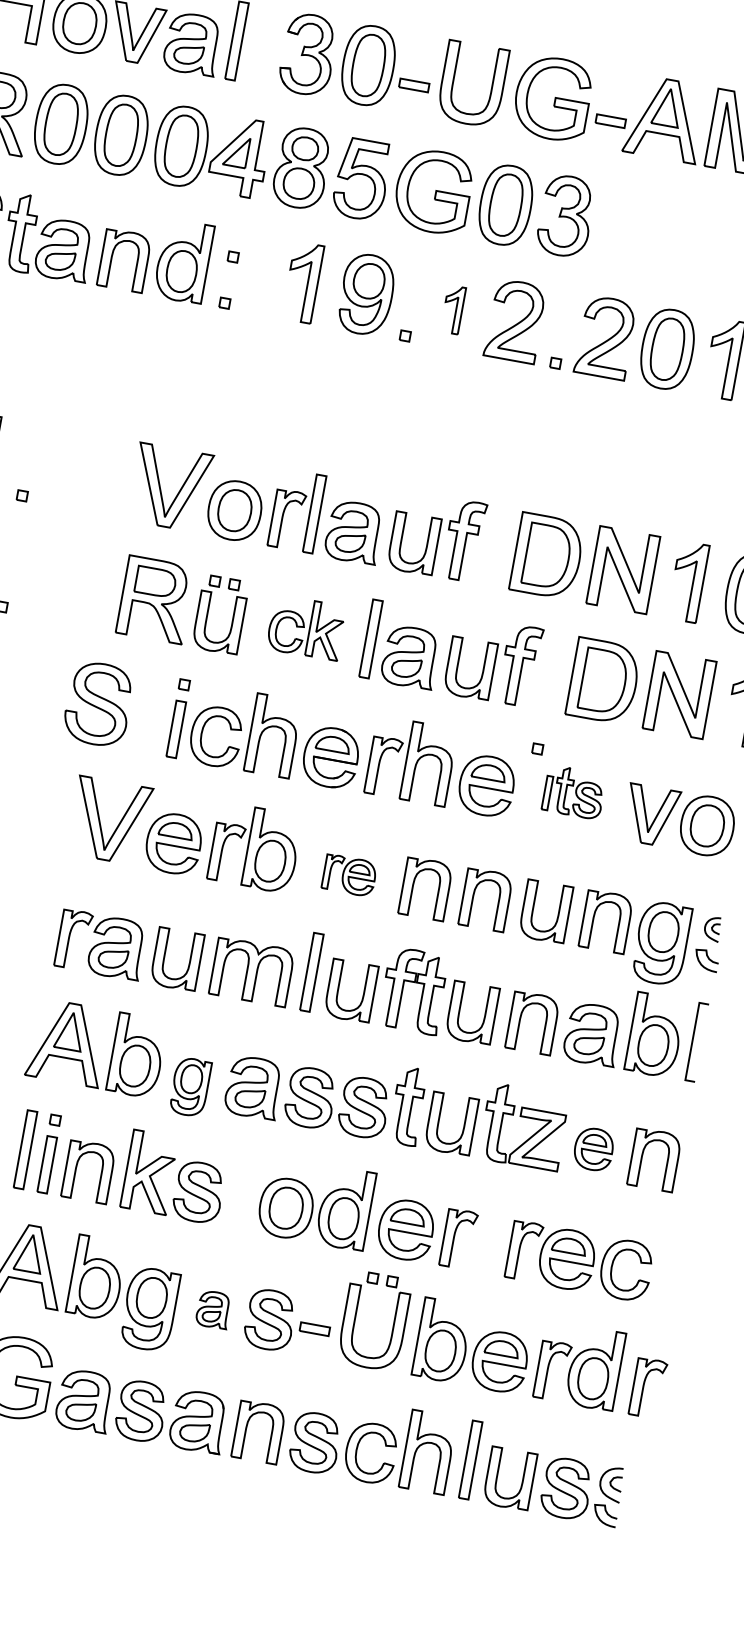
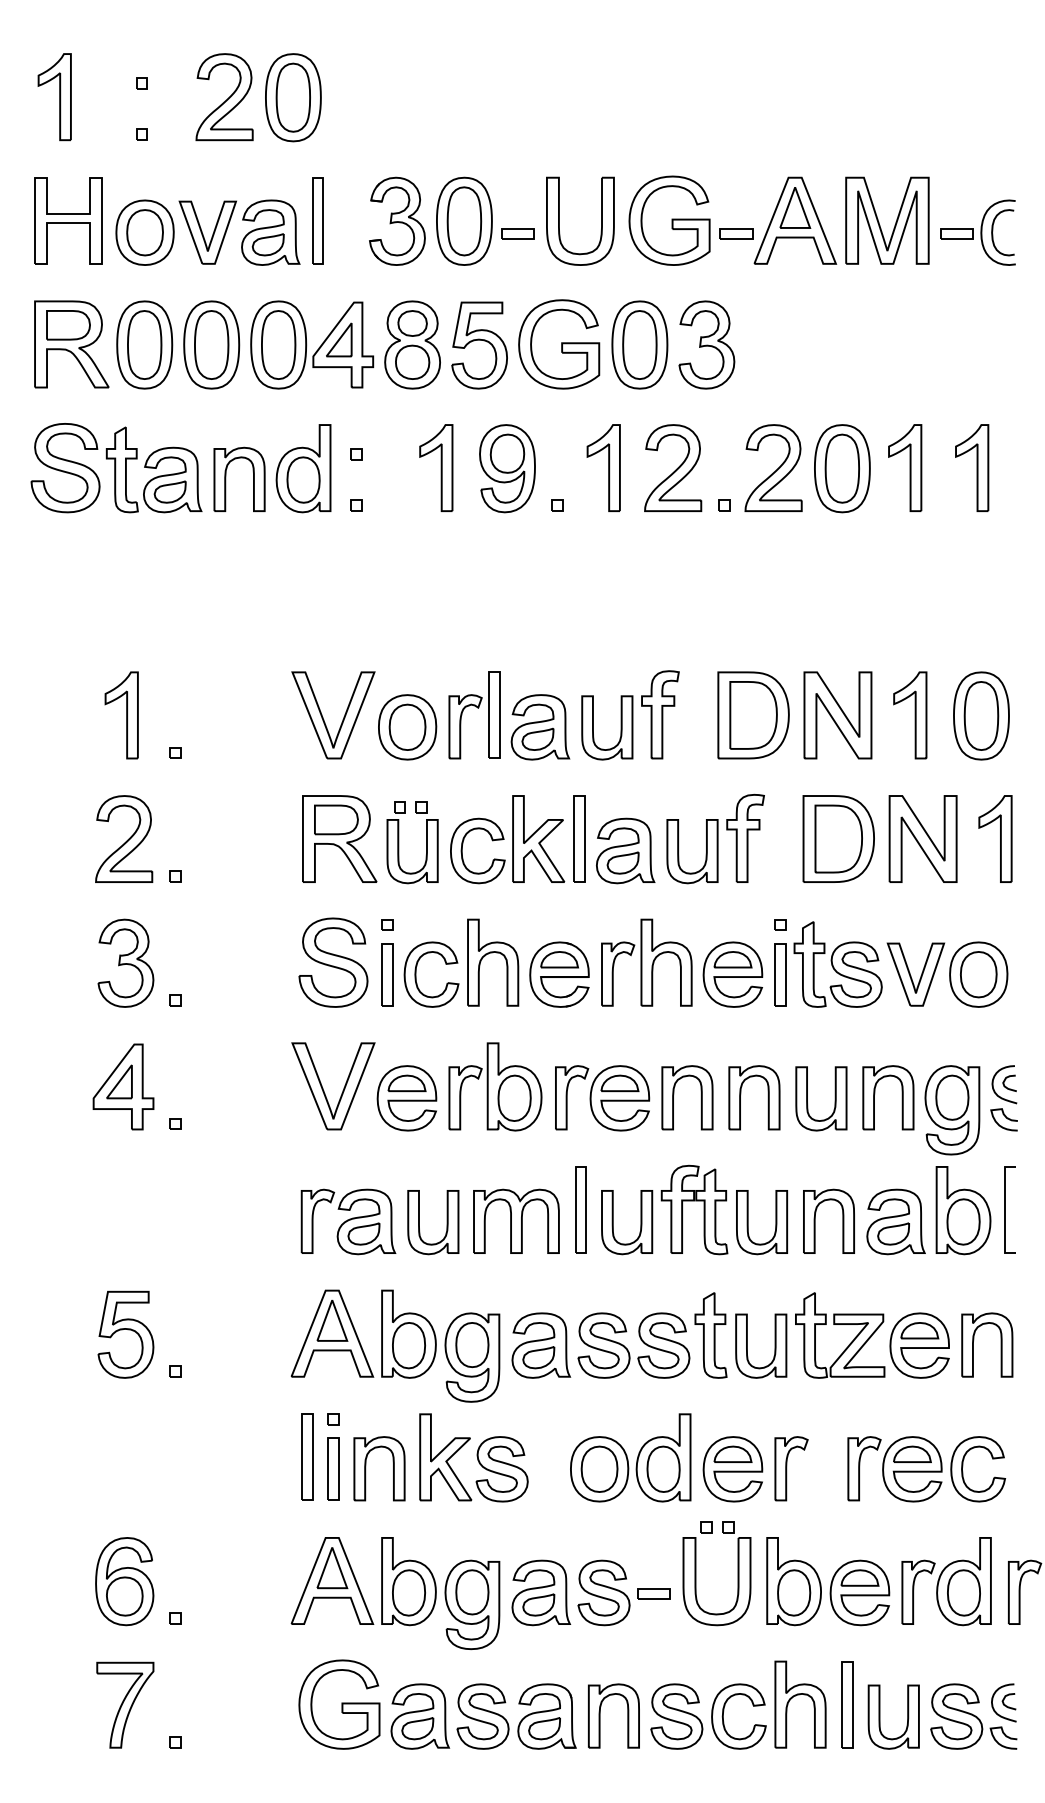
part: (453, 309) -> (603, 467), size x1.67
part: (306, 627) -> (507, 839), size x1.43
part: (98, 703) -> (333, 962), moved
part: (574, 792) -> (828, 964), size x1.67
part: (349, 875) -> (602, 1098), size x1.67
part: (712, 928) -> (1004, 1084), size x1.43
part: (190, 1087) -> (472, 1357), size x1.43
part: (593, 1149) -> (919, 1345), size x1.43
part: (213, 1309) -> (541, 1592), size x1.67

